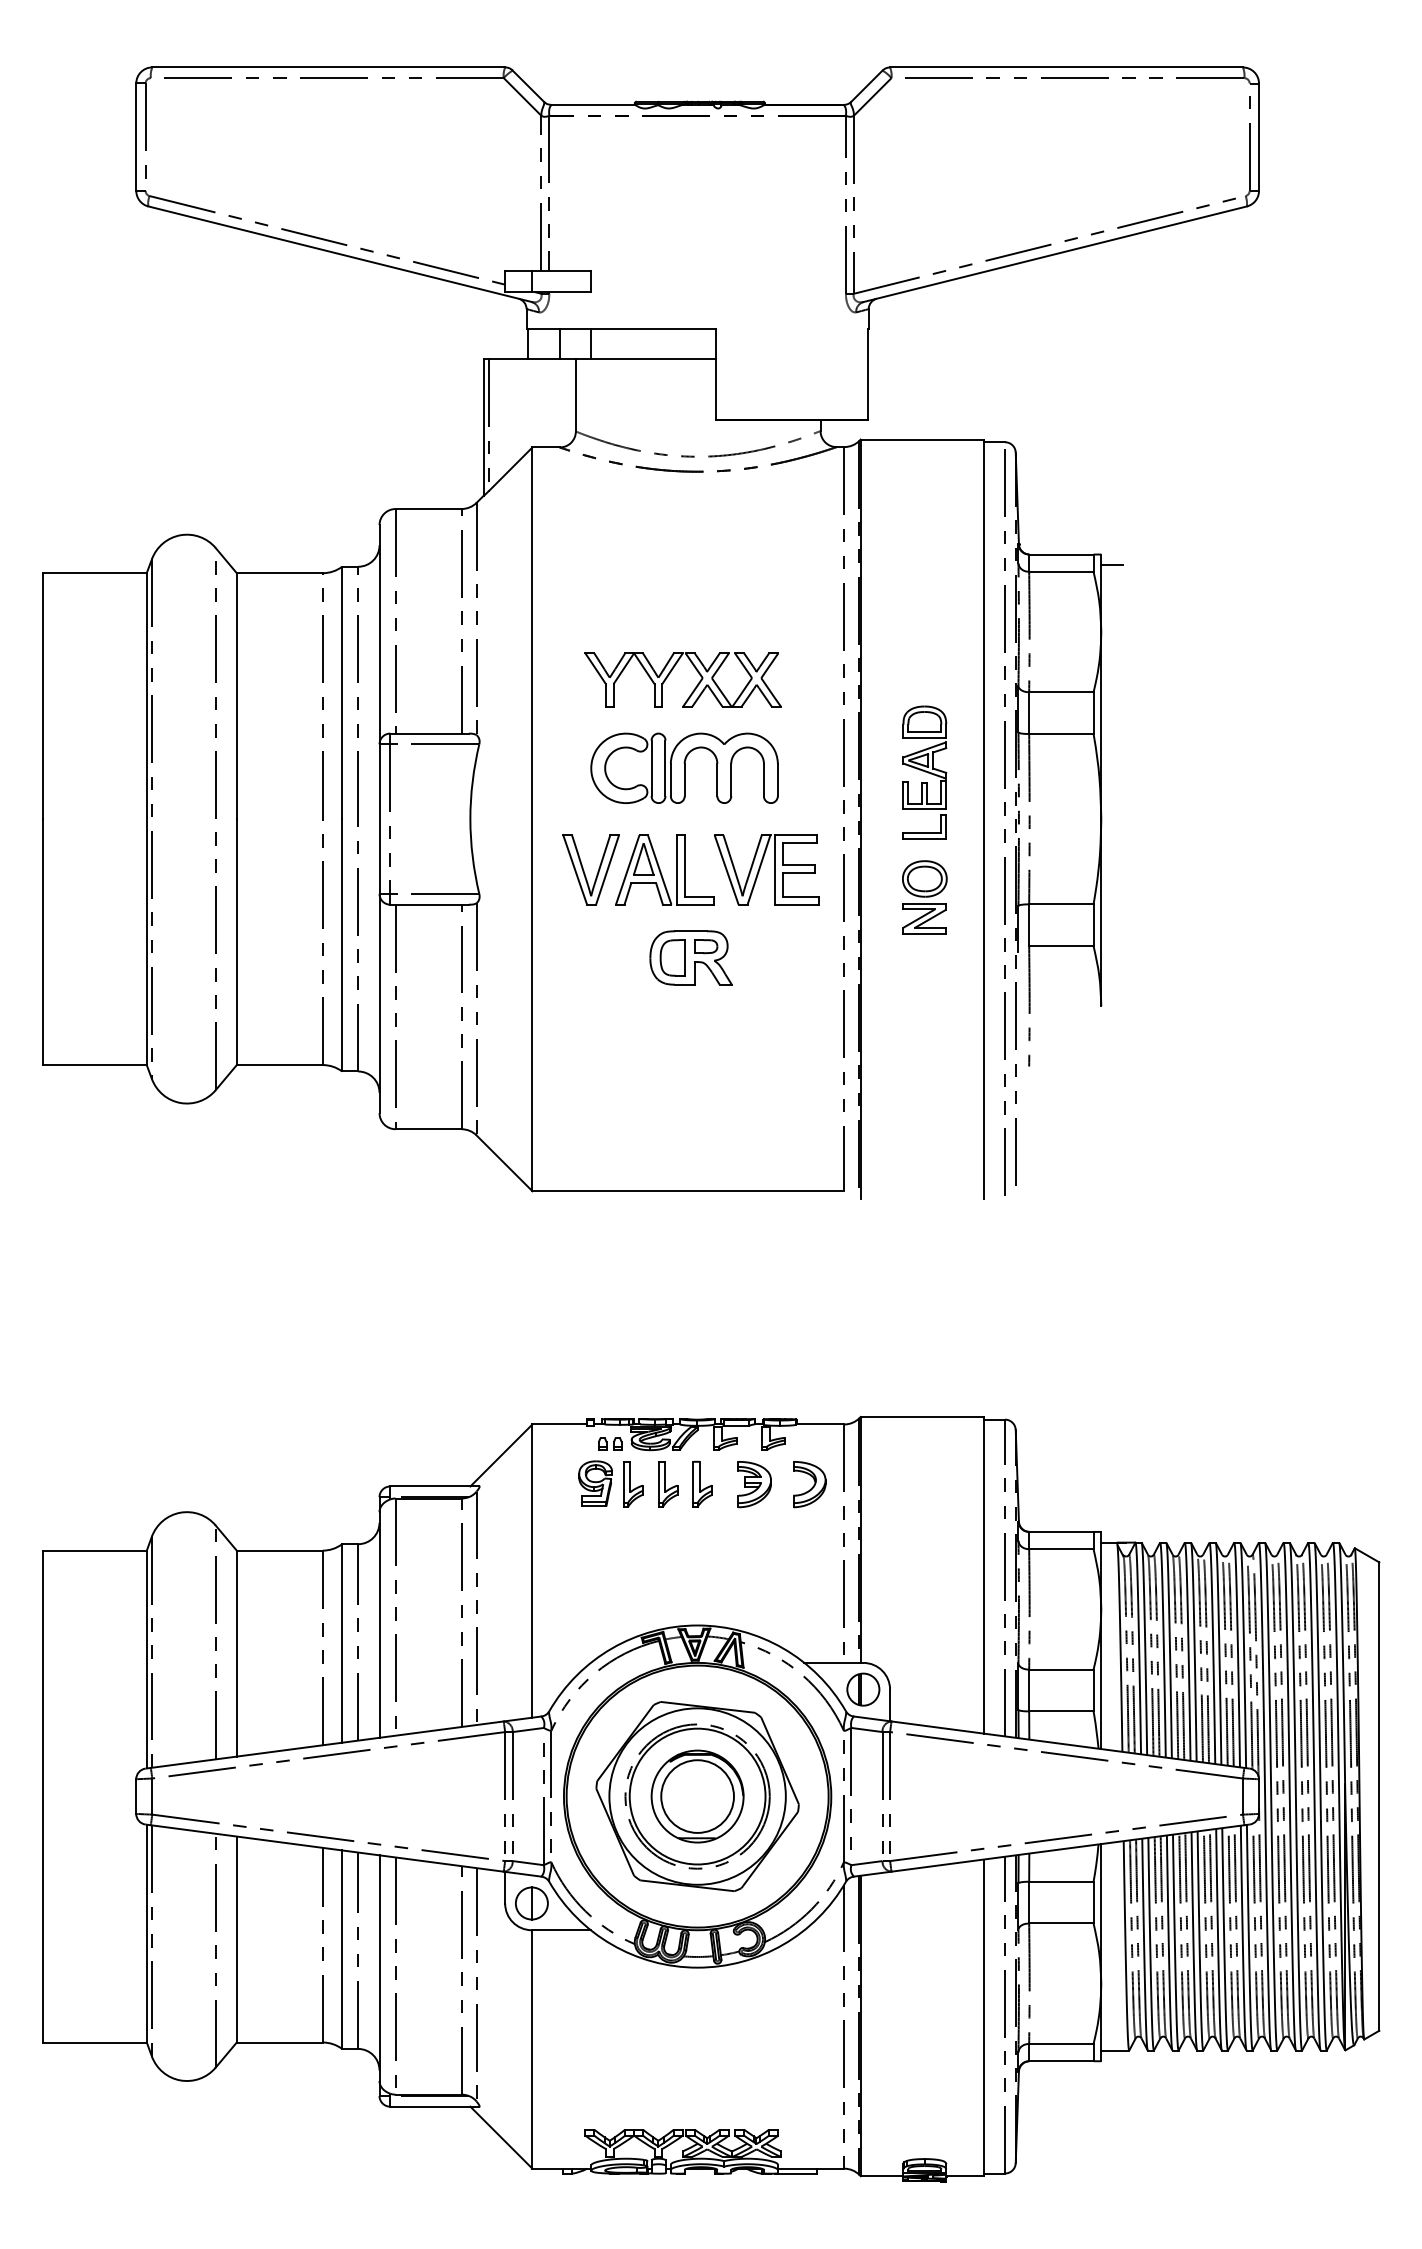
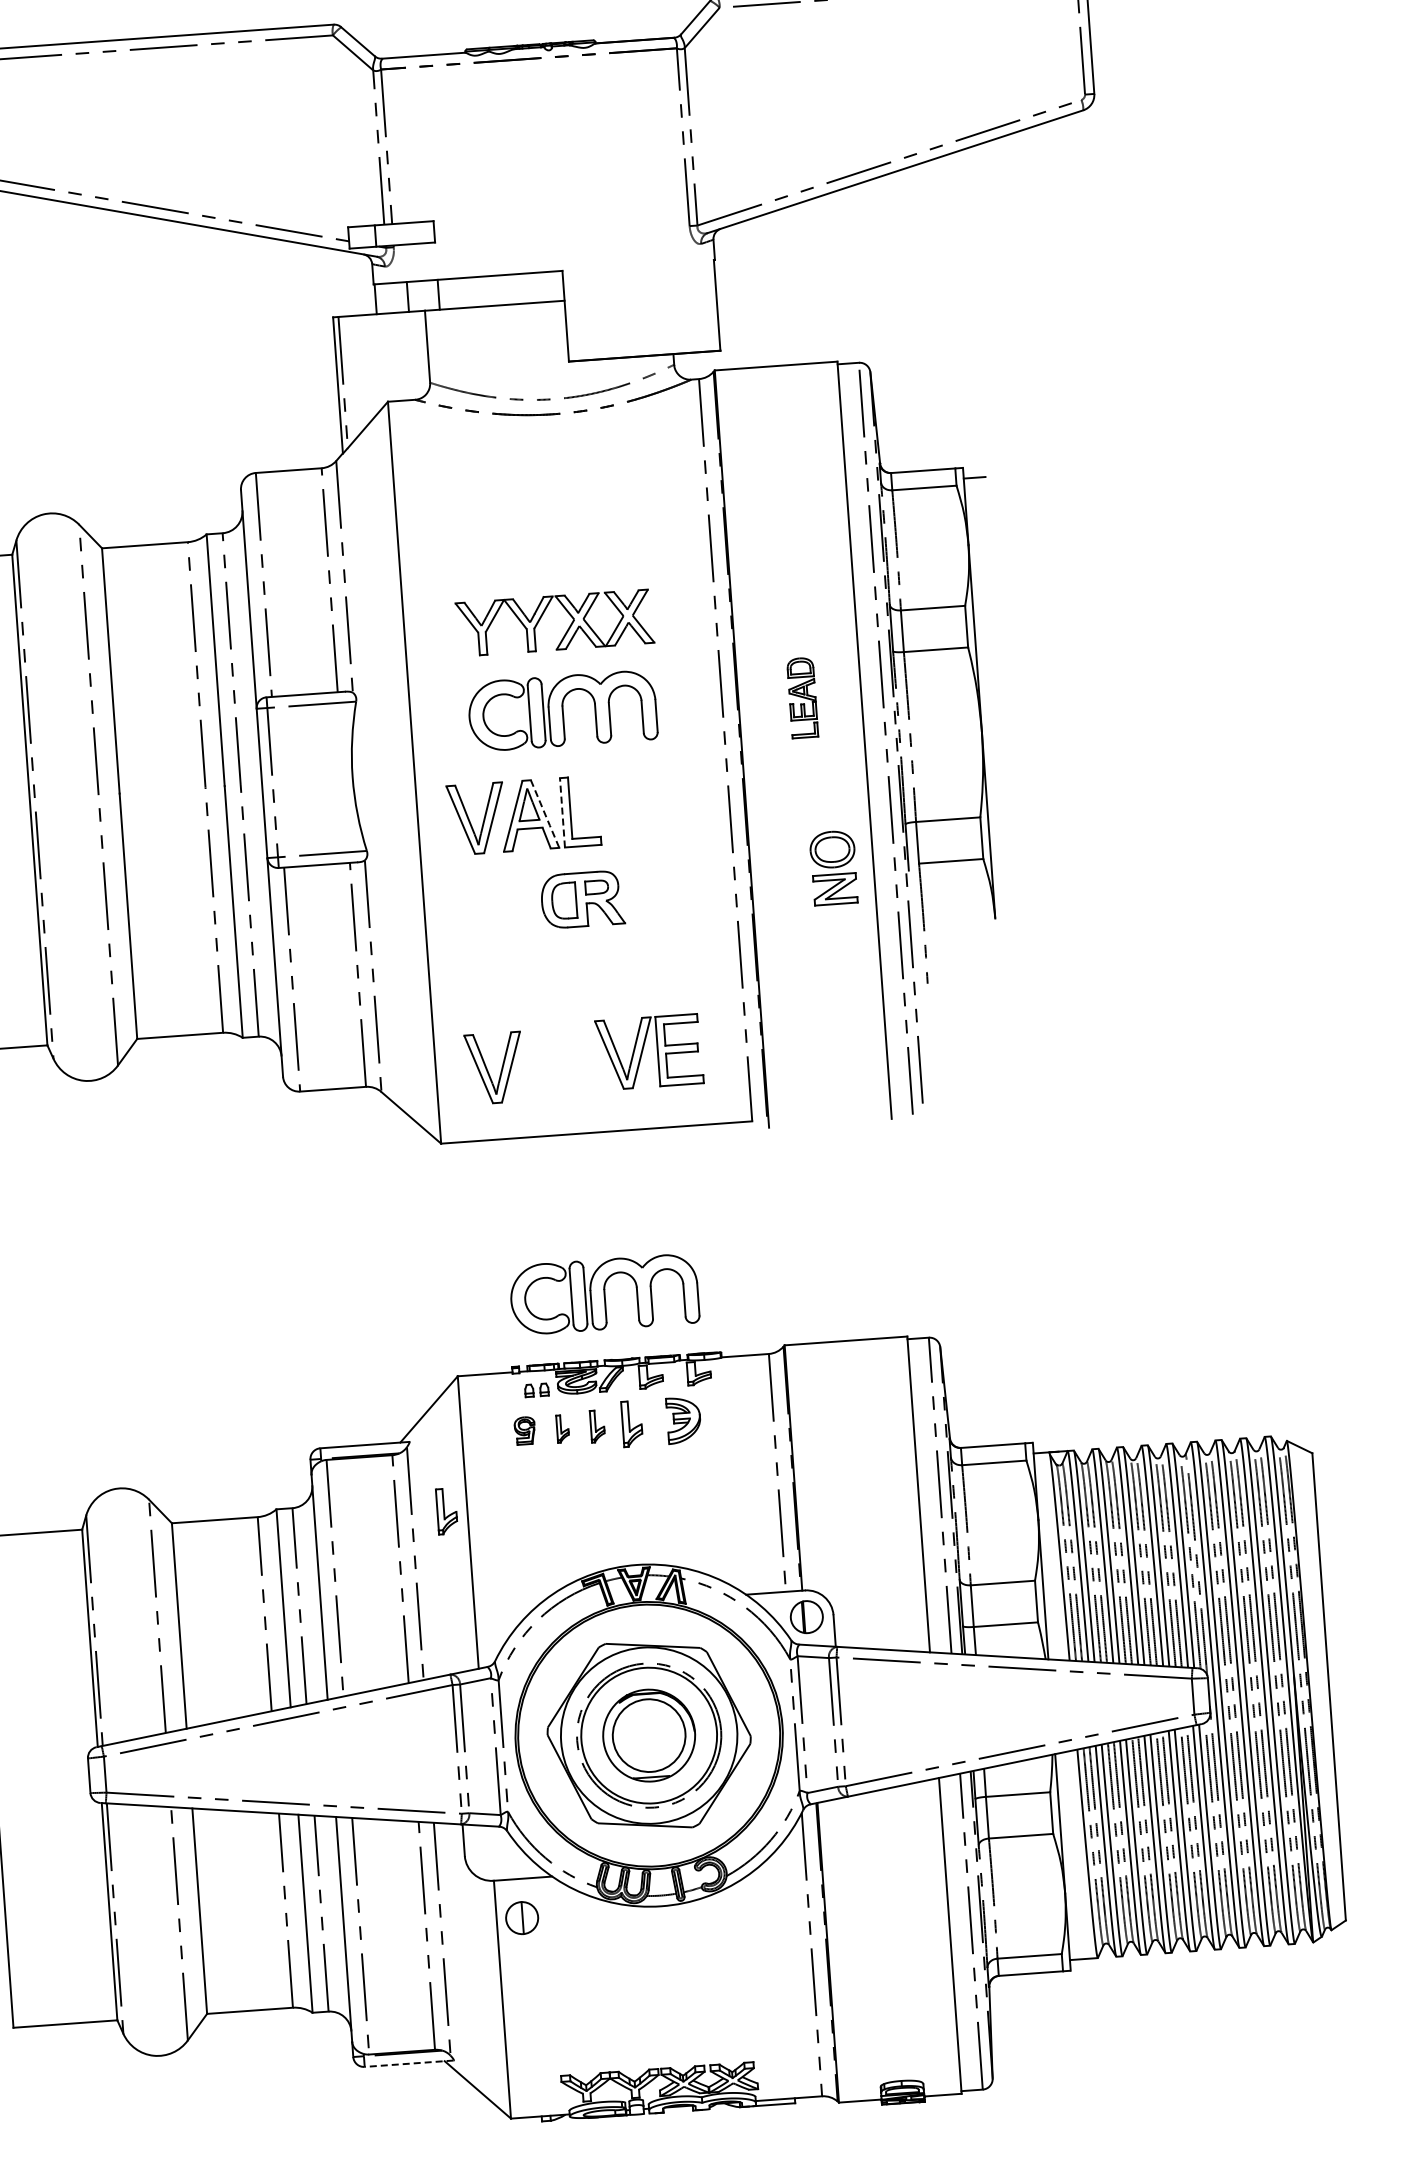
part: (924, 772) -> (802, 697), size x0.6
line: (677, 869) -> (562, 812), solid -> dashed
part: (766, 869) -> (649, 1051), moved
line: (659, 870) -> (544, 814), solid -> dashed
part: (924, 897) -> (833, 868), moved
part: (584, 1120) -> (487, 1069), added
part: (684, 1352) -> (604, 1293), added
part: (595, 1483) -> (524, 1430), size x0.6
part: (633, 1484) -> (562, 1428), size x0.6
part: (668, 1484) -> (597, 1426), size x0.7
part: (809, 1484) -> (738, 1416), removed
part: (511, 1557) -> (446, 1510), added
part: (531, 1903) -> (521, 1918), moved
line: (434, 2106) -> (408, 2063), solid -> dashed

